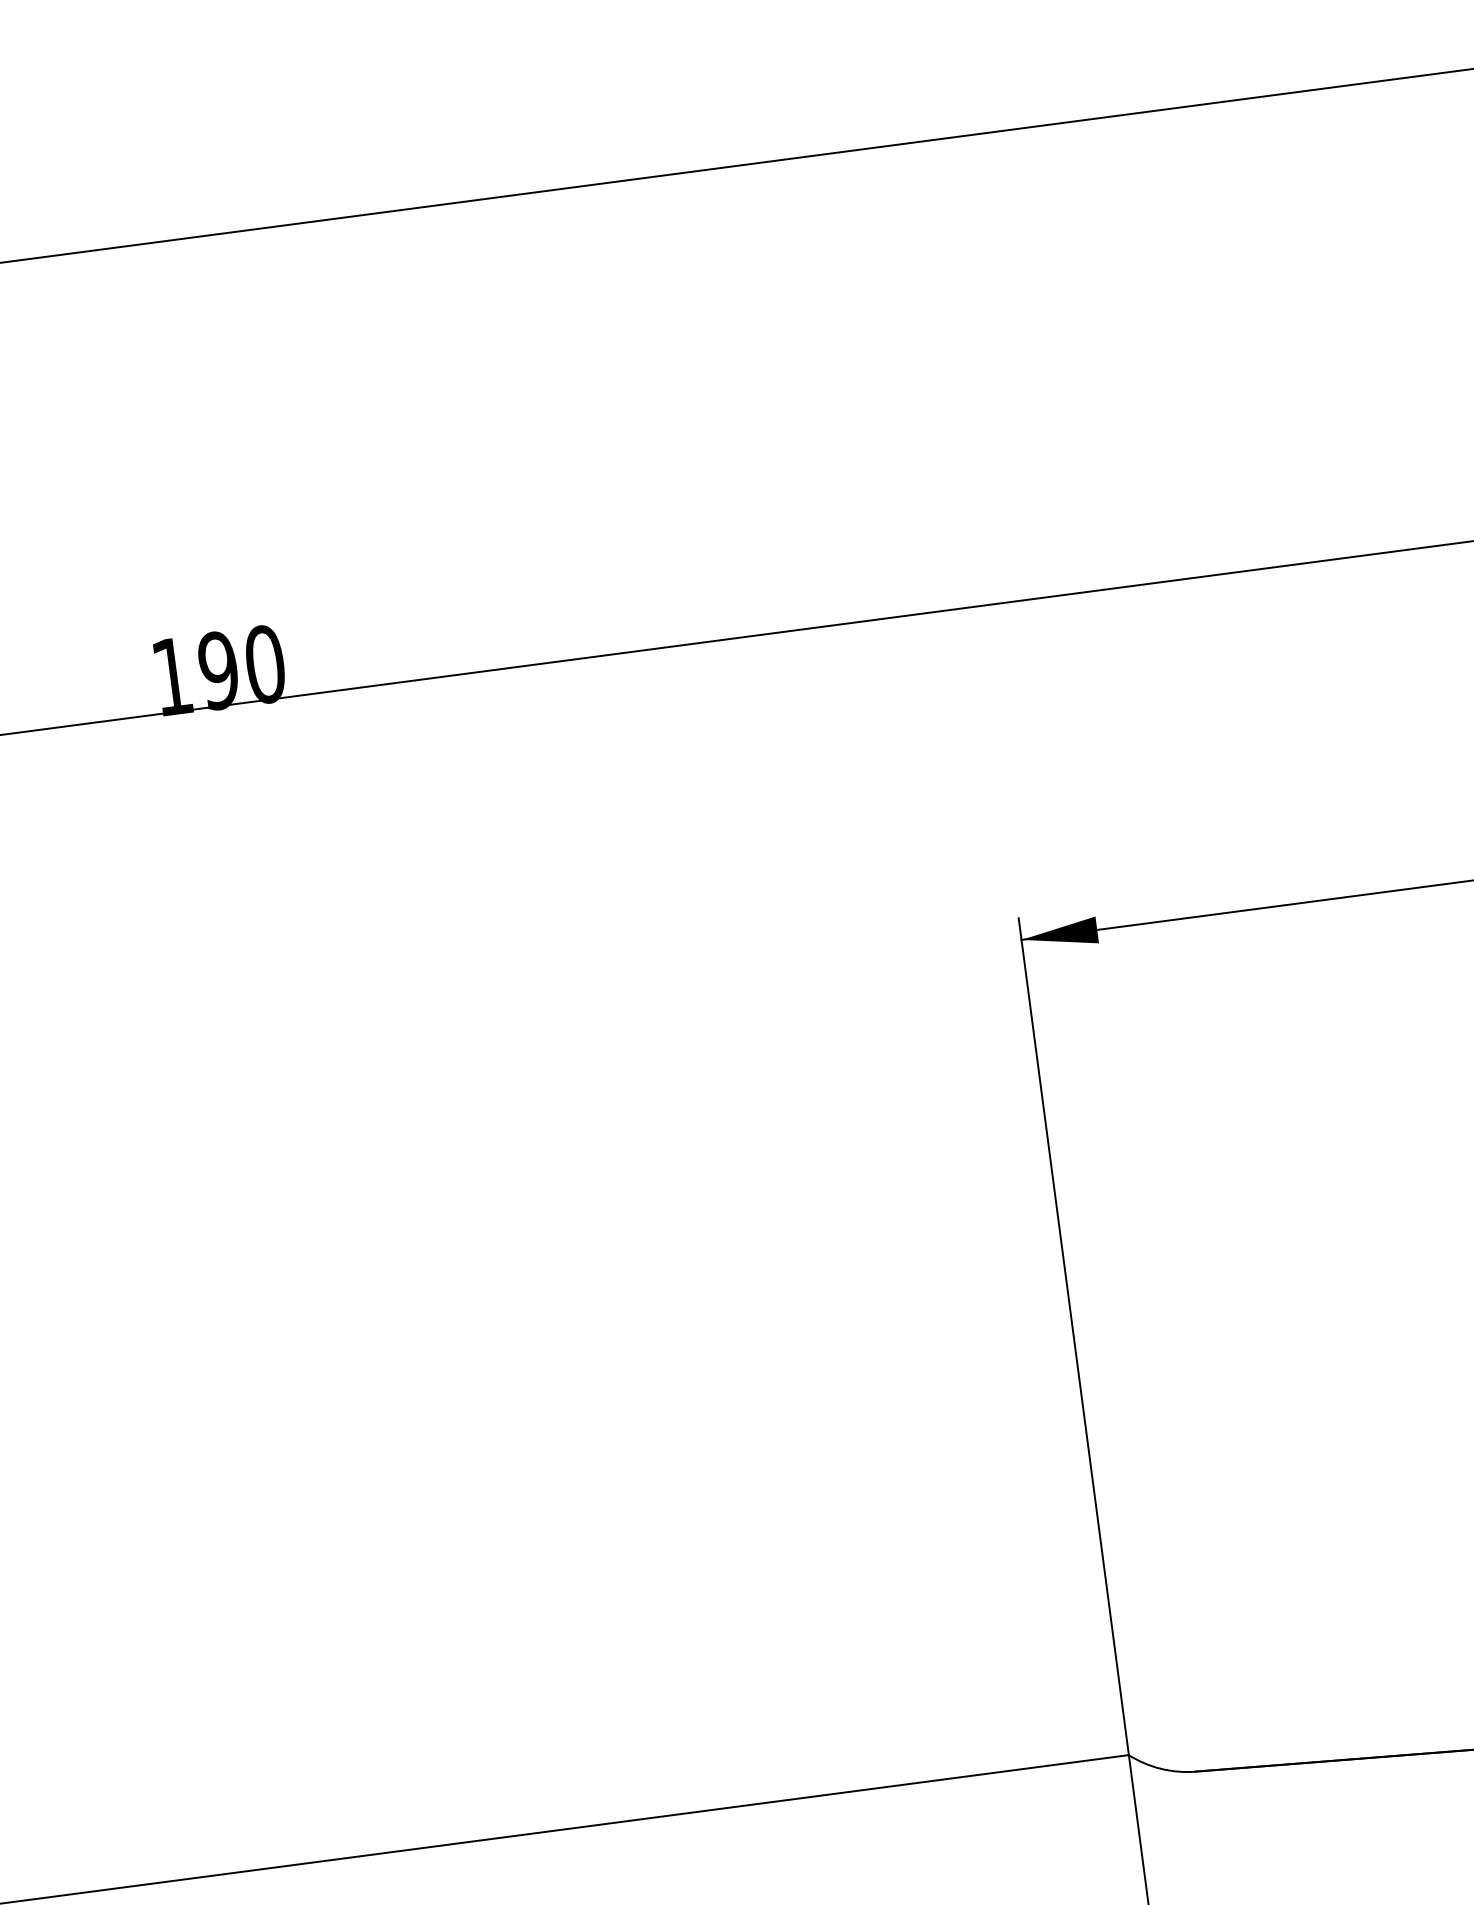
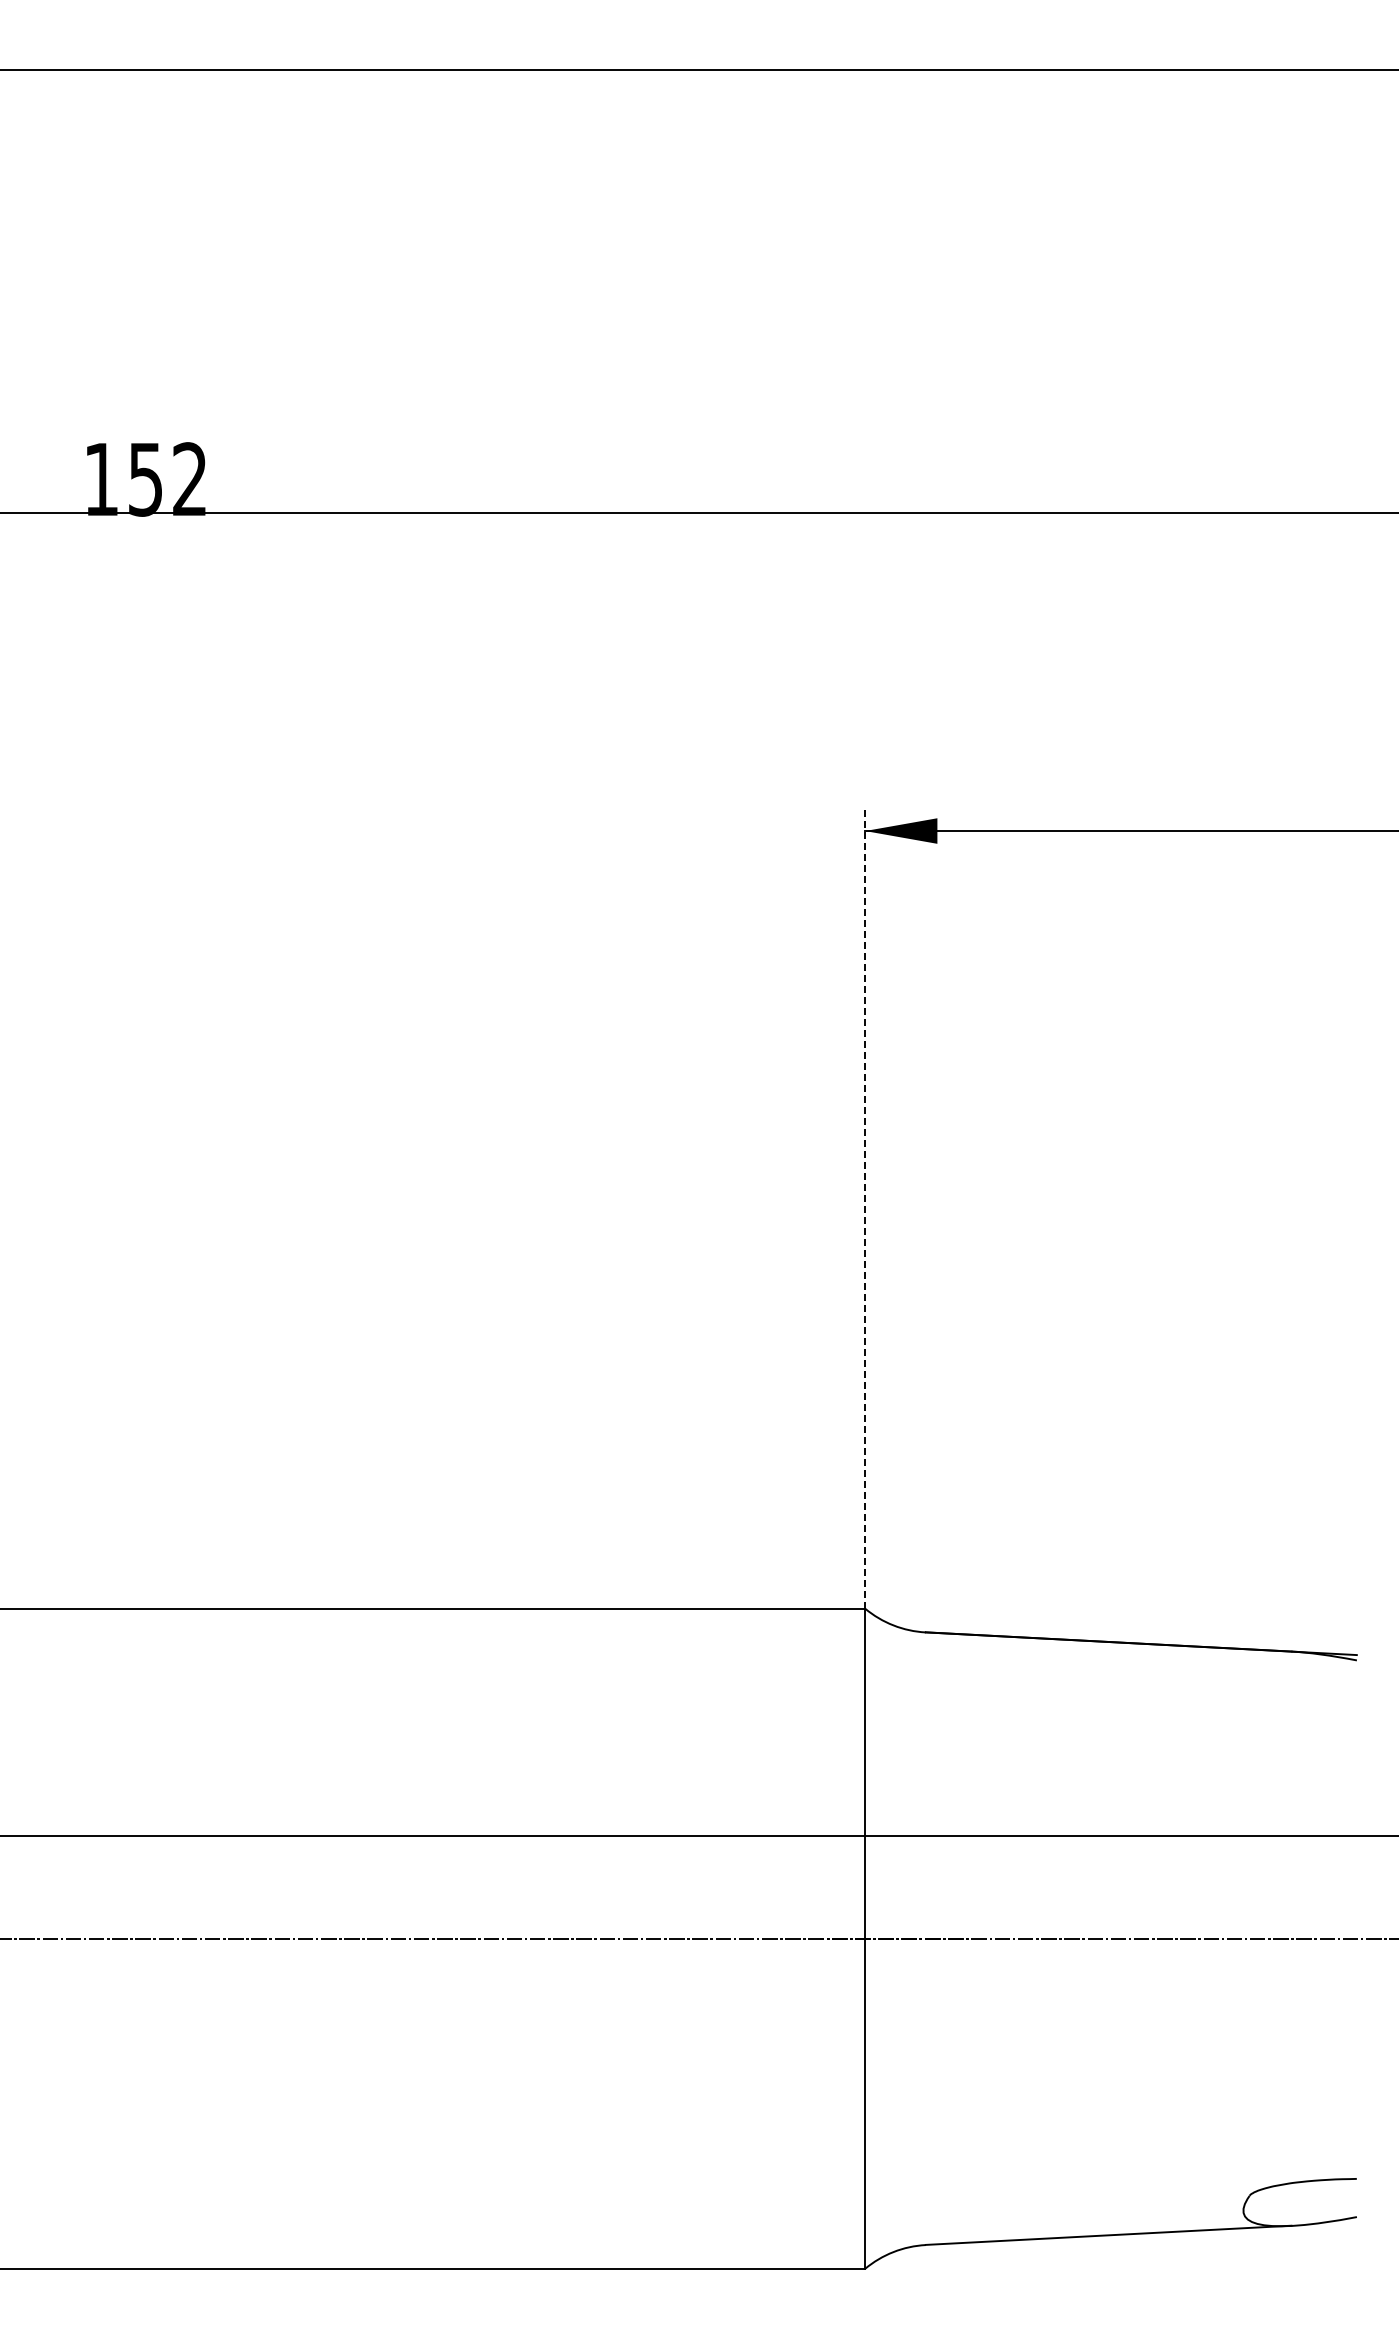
text: (241, 667) -> (167, 479), 190 -> 152
line: (1074, 1336) -> (865, 1209), solid -> dashed

